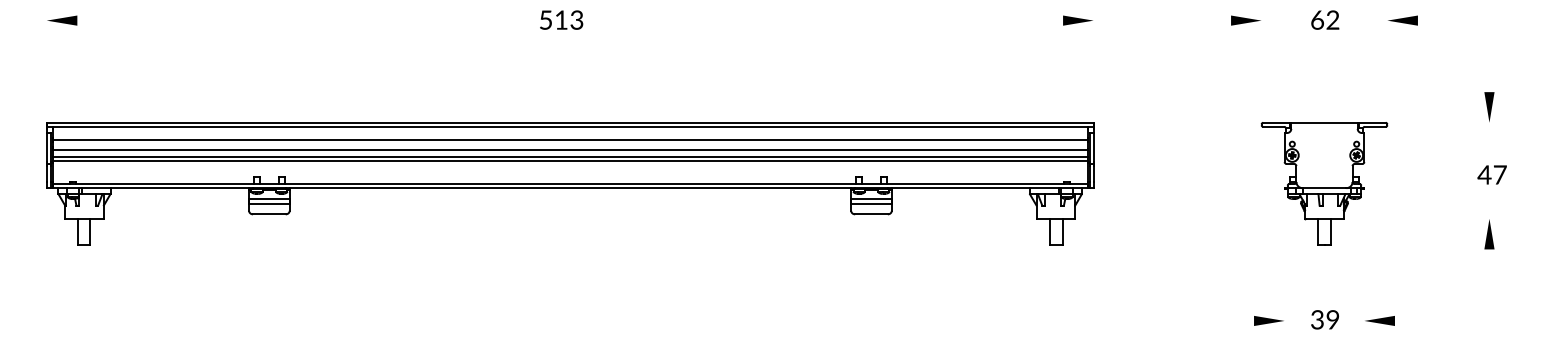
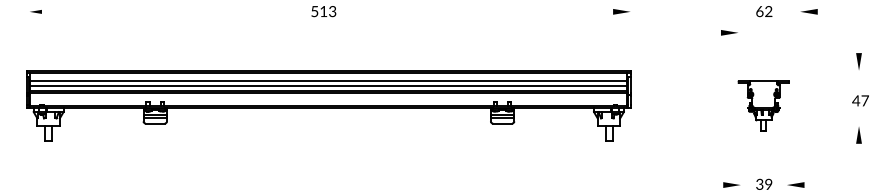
part: (61, 20) -> (35, 11), size x0.7
part: (1245, 20) -> (729, 32), moved
part: (1323, 183) -> (763, 105), size x0.7

